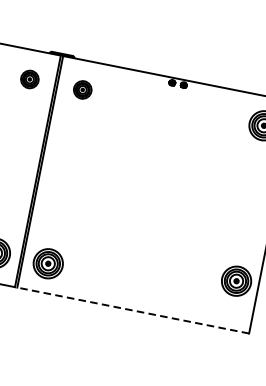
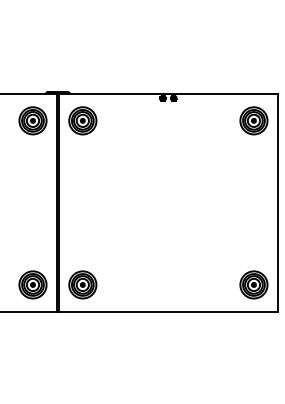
part: (29, 78) -> (32, 120), size x1.67
part: (82, 89) -> (82, 120), size x1.67
part: (236, 280) -> (253, 284), moved
line: (132, 310) -> (167, 312), dashed -> solid

